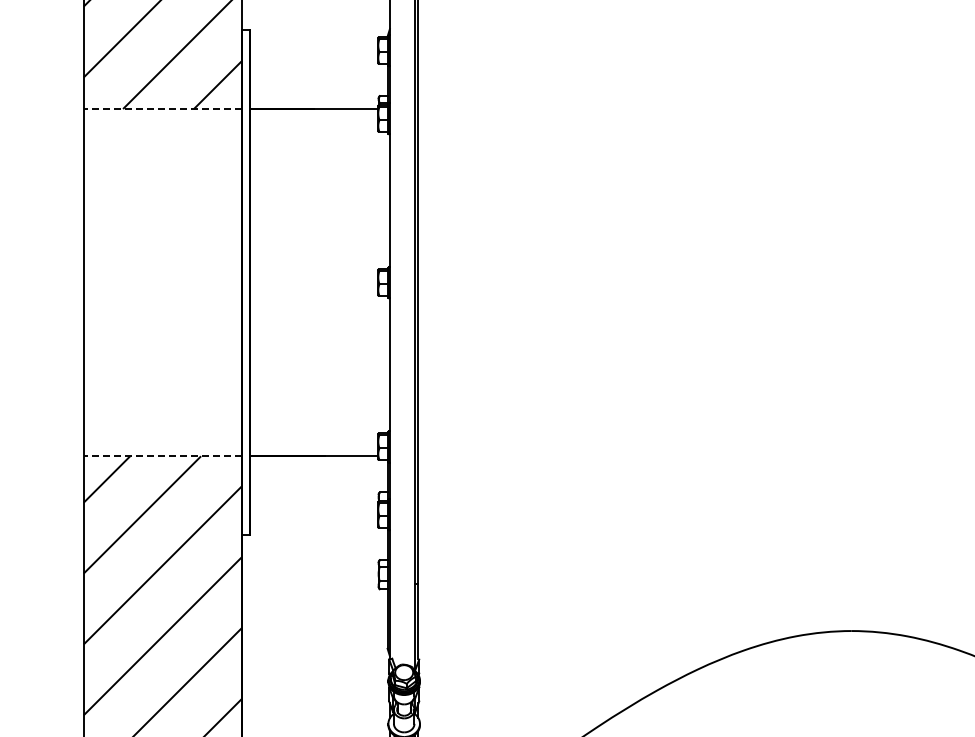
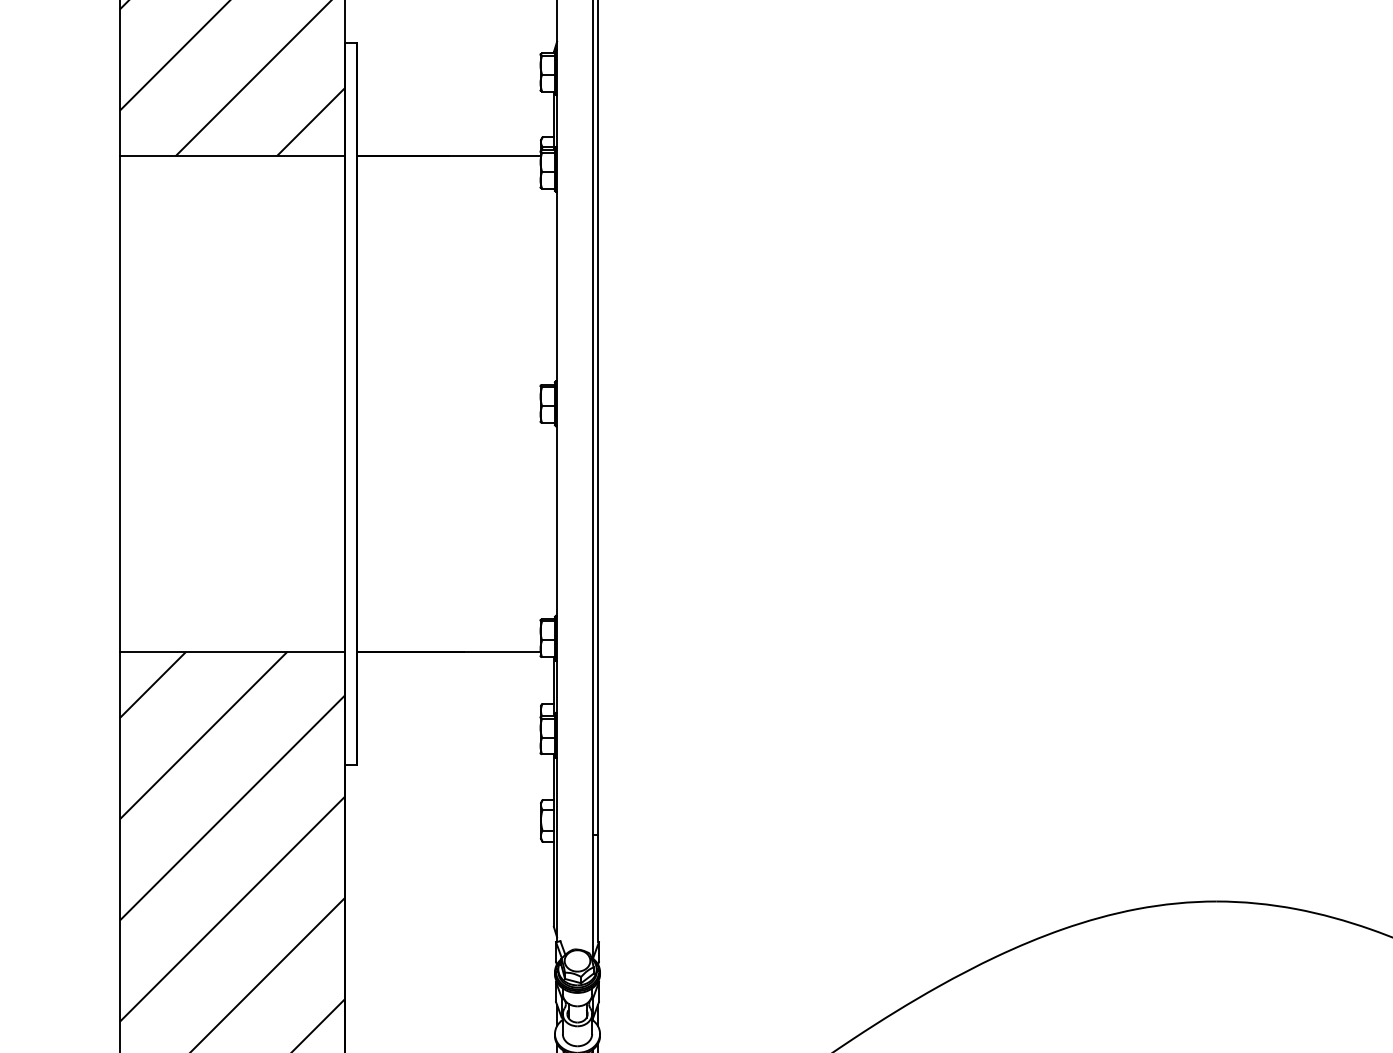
line: (162, 109) -> (232, 156), dashed -> solid
line: (162, 456) -> (232, 652), dashed -> solid

